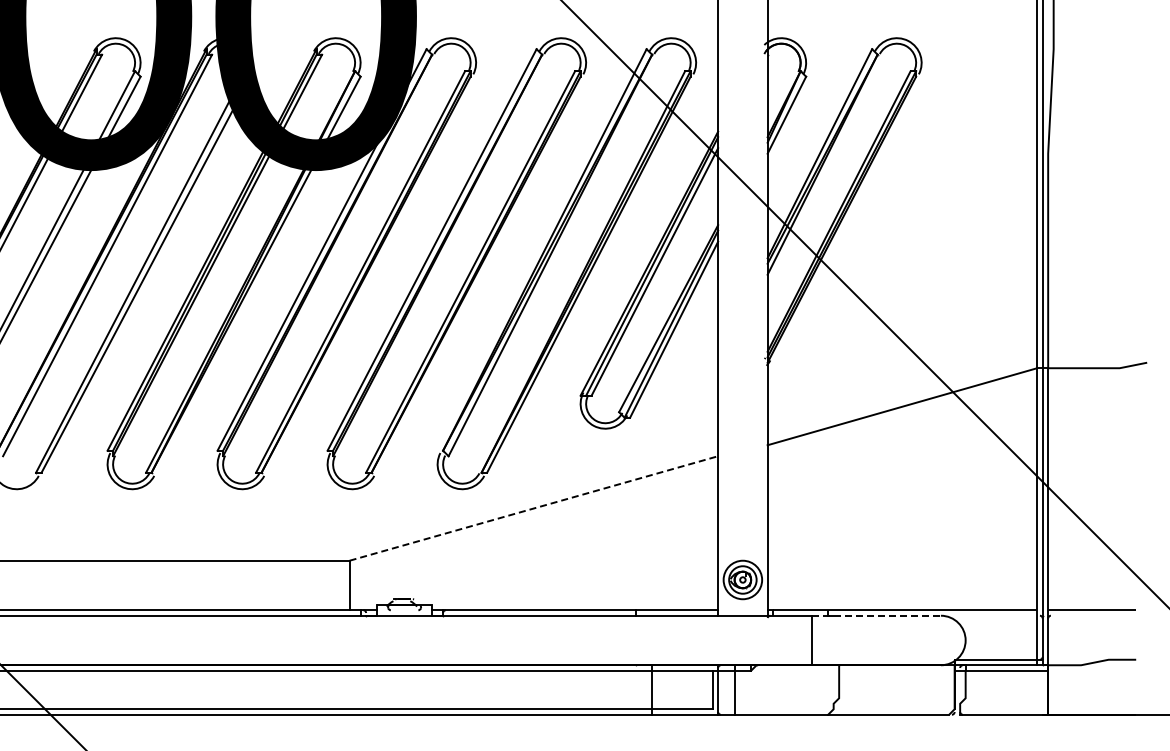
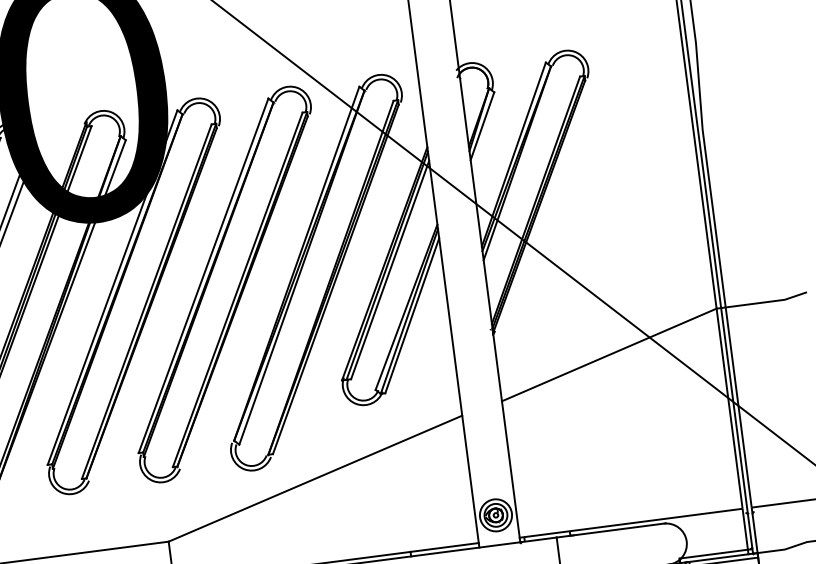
line: (533, 508) -> (315, 478), dashed -> solid
line: (878, 615) -> (611, 530), dashed -> solid

